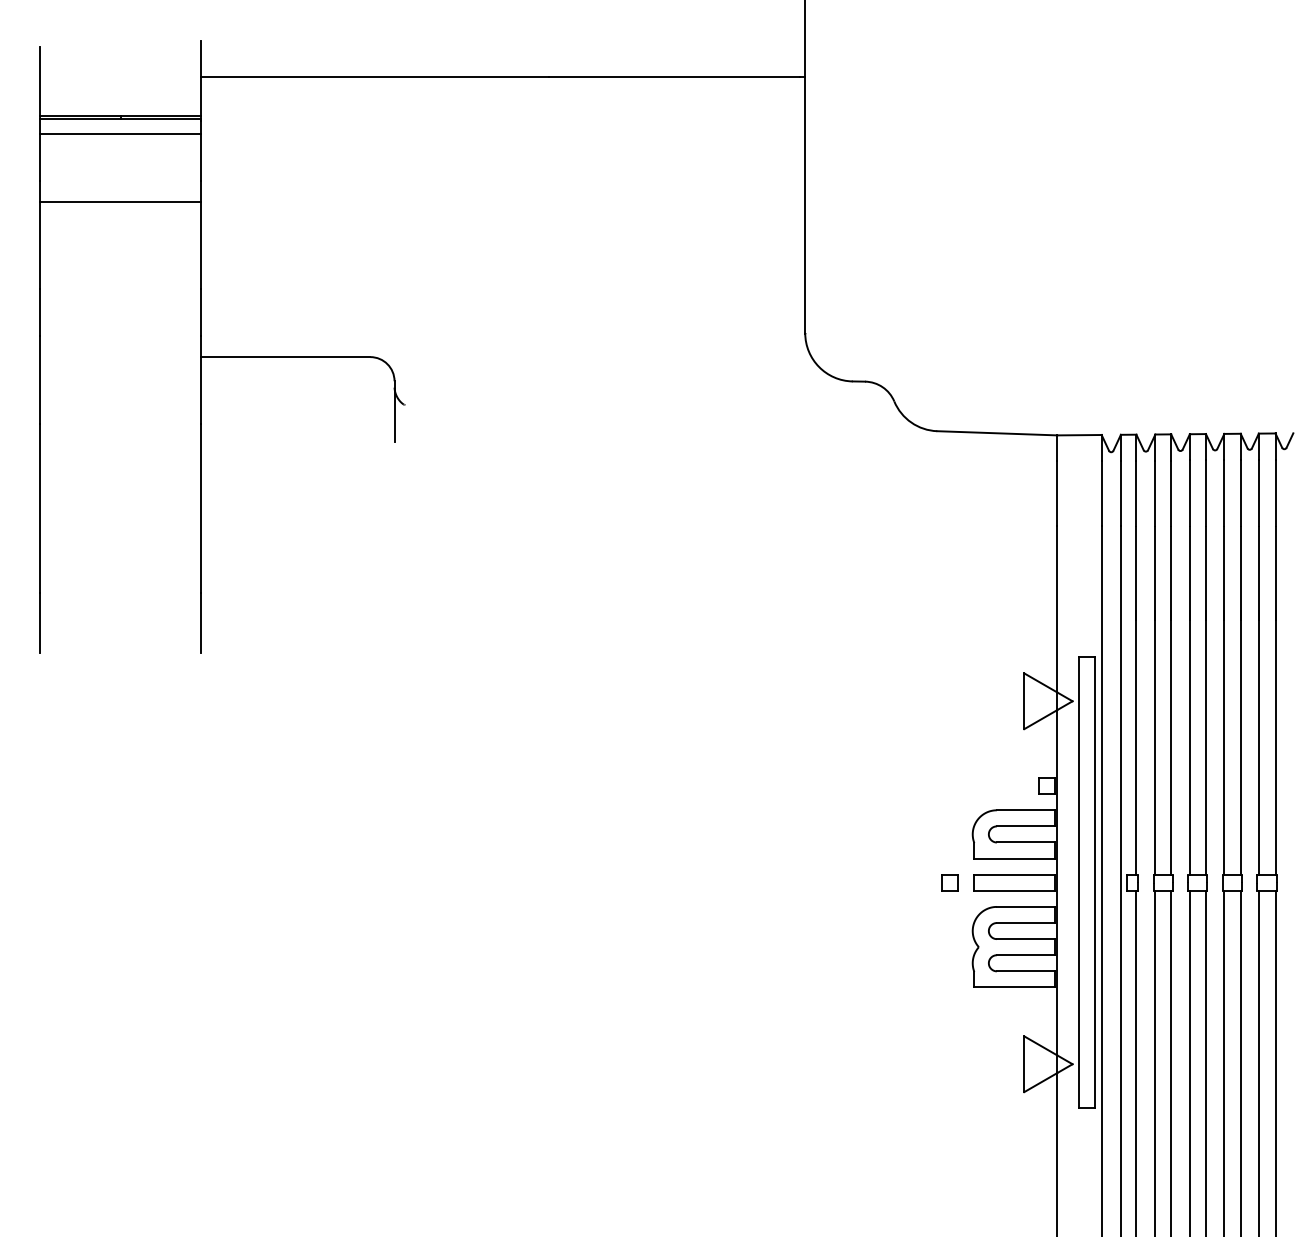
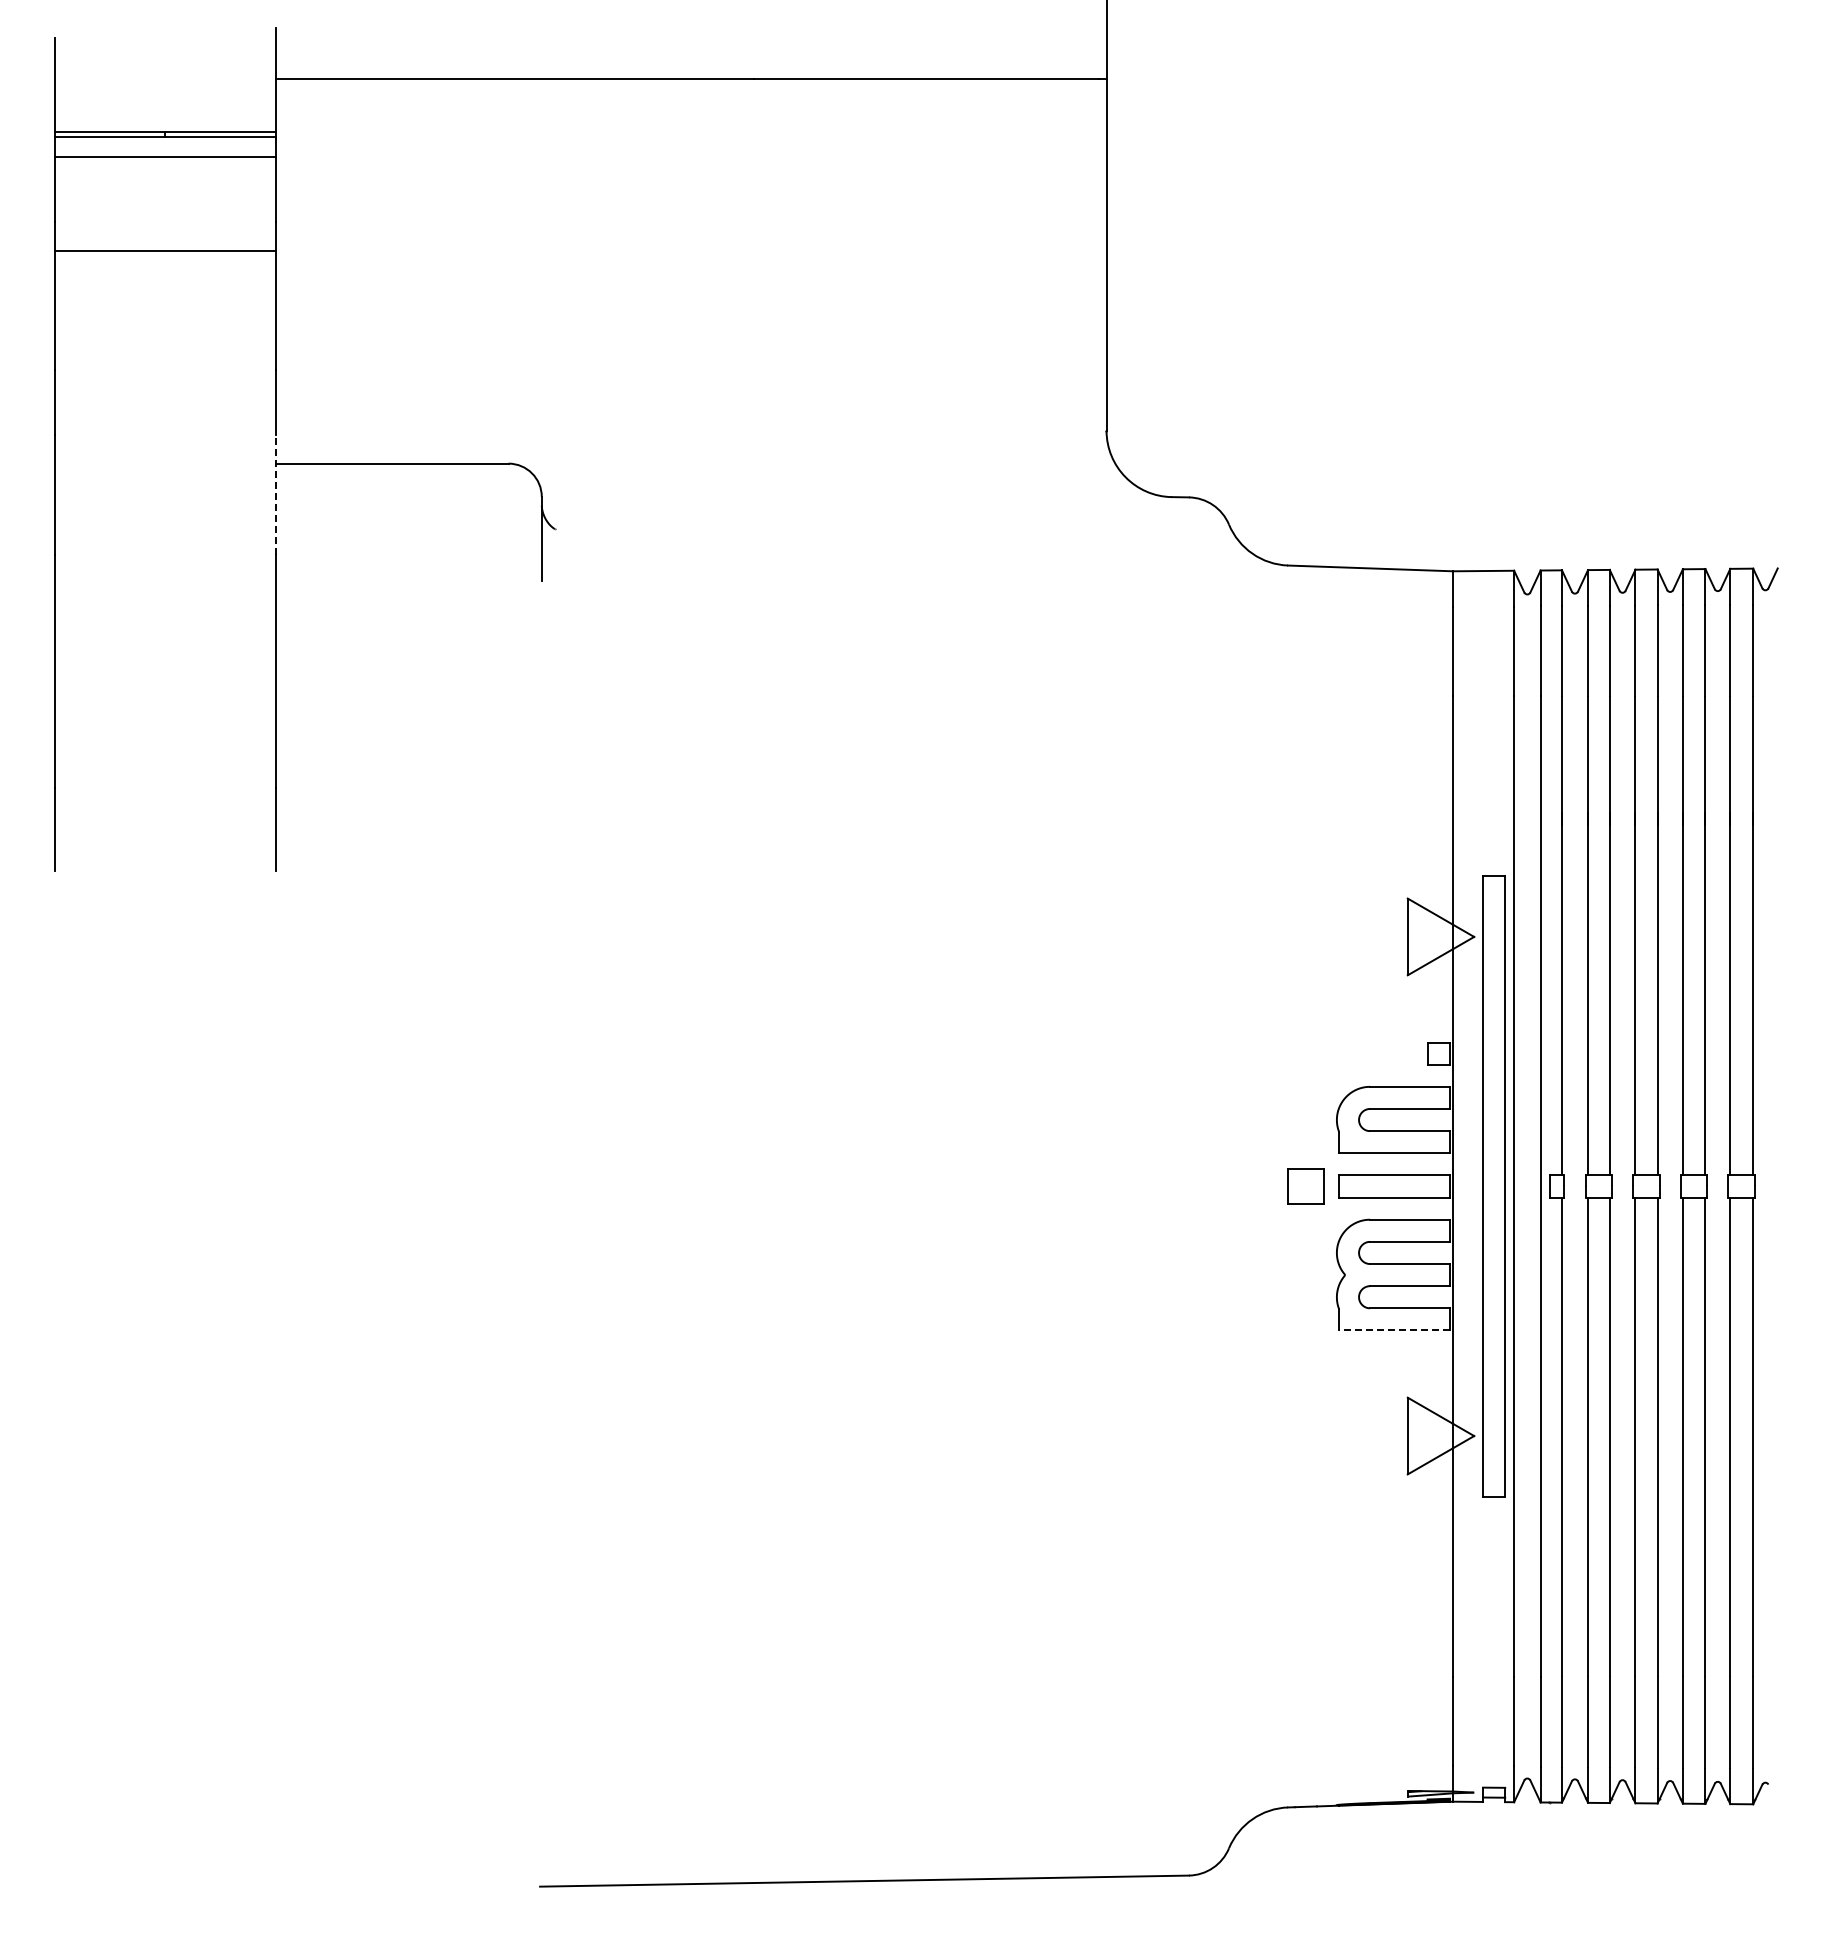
line: (201, 379) -> (276, 494), solid -> dashed
part: (949, 882) -> (1305, 1186), size x1.6
line: (1013, 987) -> (1393, 1330), solid -> dashed

